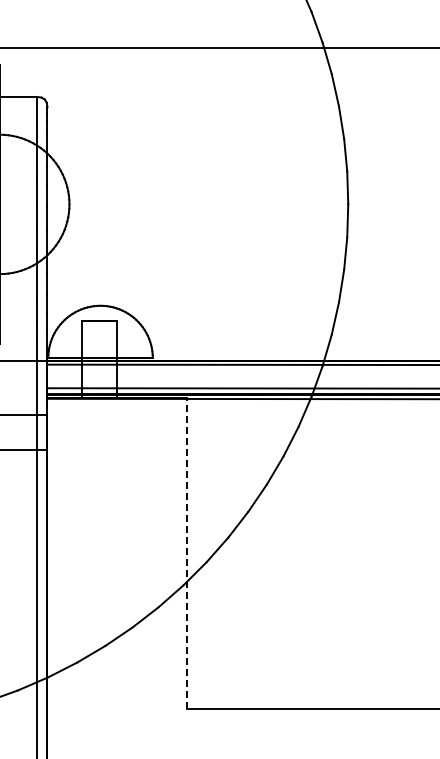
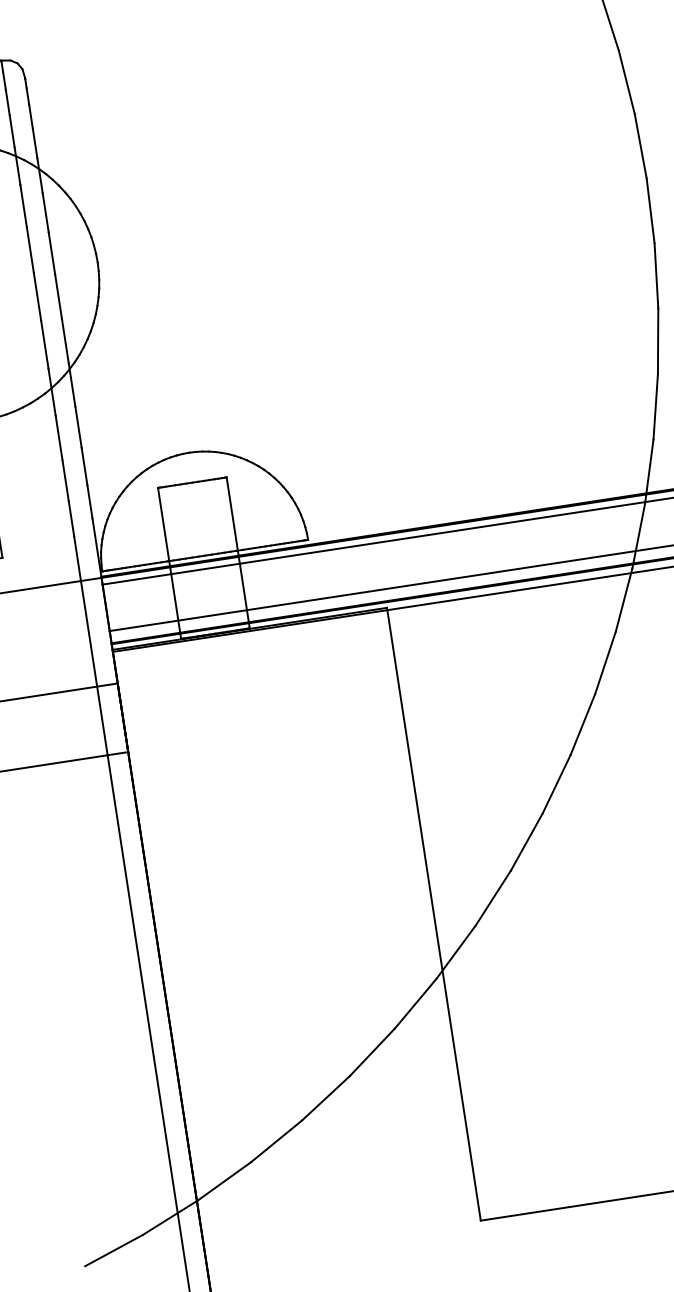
line: (186, 553) -> (433, 914), dashed -> solid

